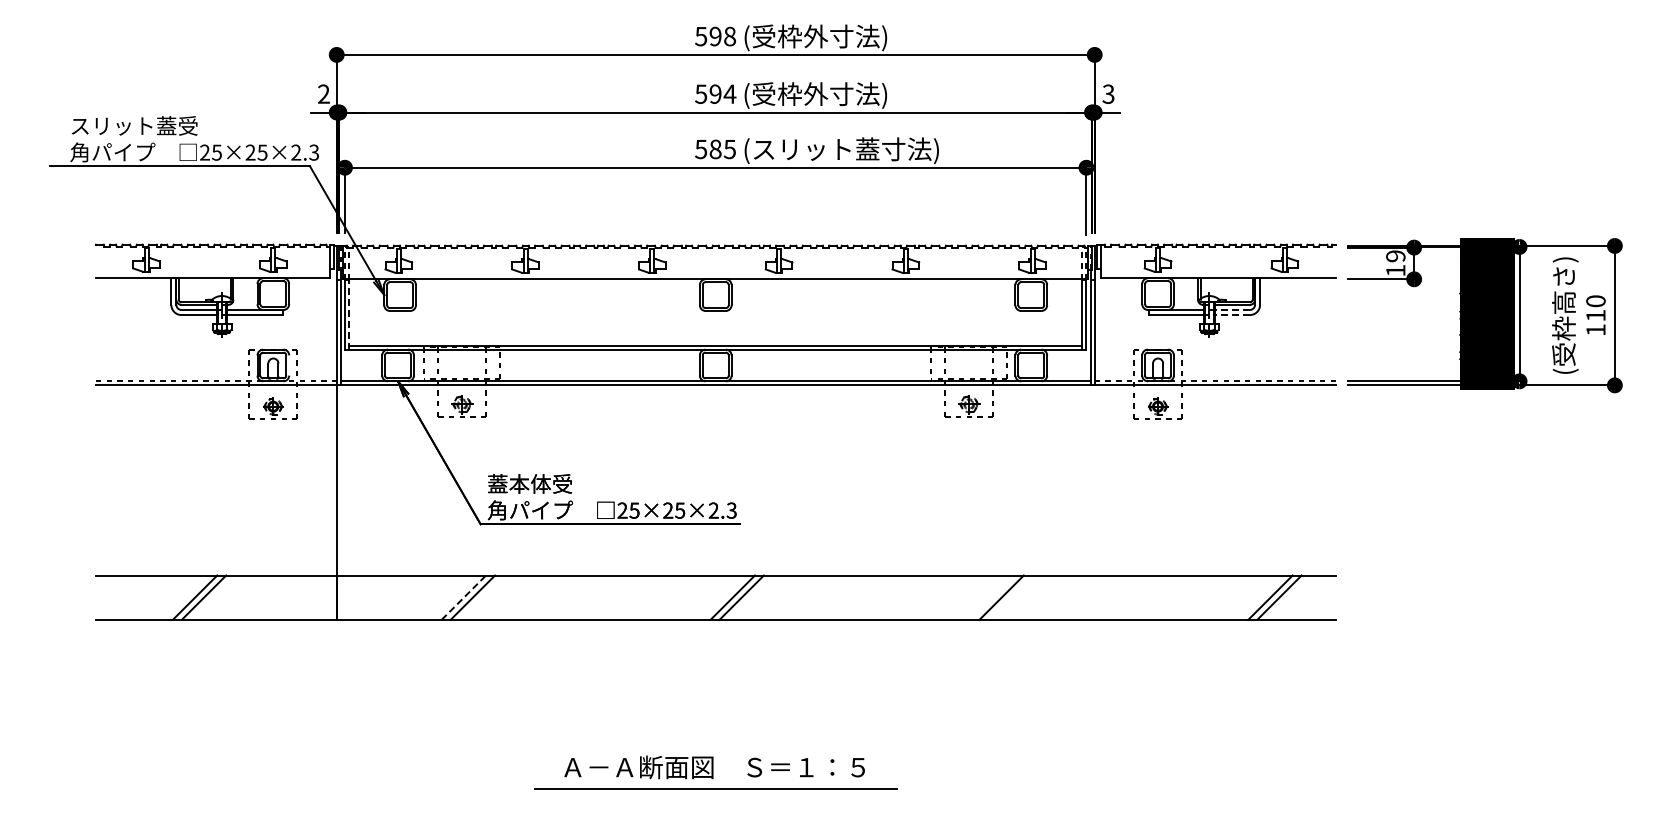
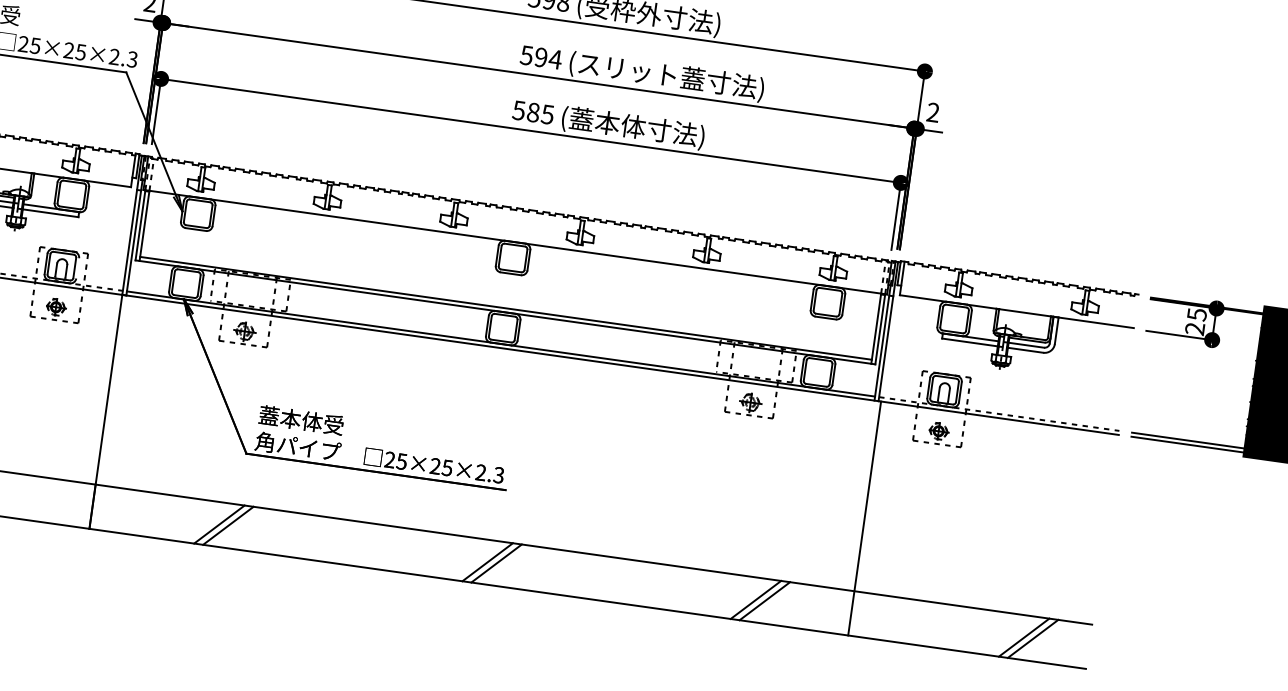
text: (1108, 93) -> (933, 111), 3 -> 2
text: (845, 95) -> (670, 77), (受枠外寸法) -> (スリット蓋寸法)
text: (845, 150) -> (662, 131), (スリット蓋寸法) -> (蓋本体寸法)
text: (1395, 263) -> (1195, 321), 19 -> 25
line: (1232, 309) -> (1026, 344), dashed -> solid
line: (349, 313) -> (145, 224), dashed -> solid
line: (1232, 315) -> (1025, 350), dashed -> solid
line: (1097, 502) -> (864, 518), added
line: (464, 597) -> (220, 524), dashed -> solid
line: (1010, 597) -> (764, 601), added

